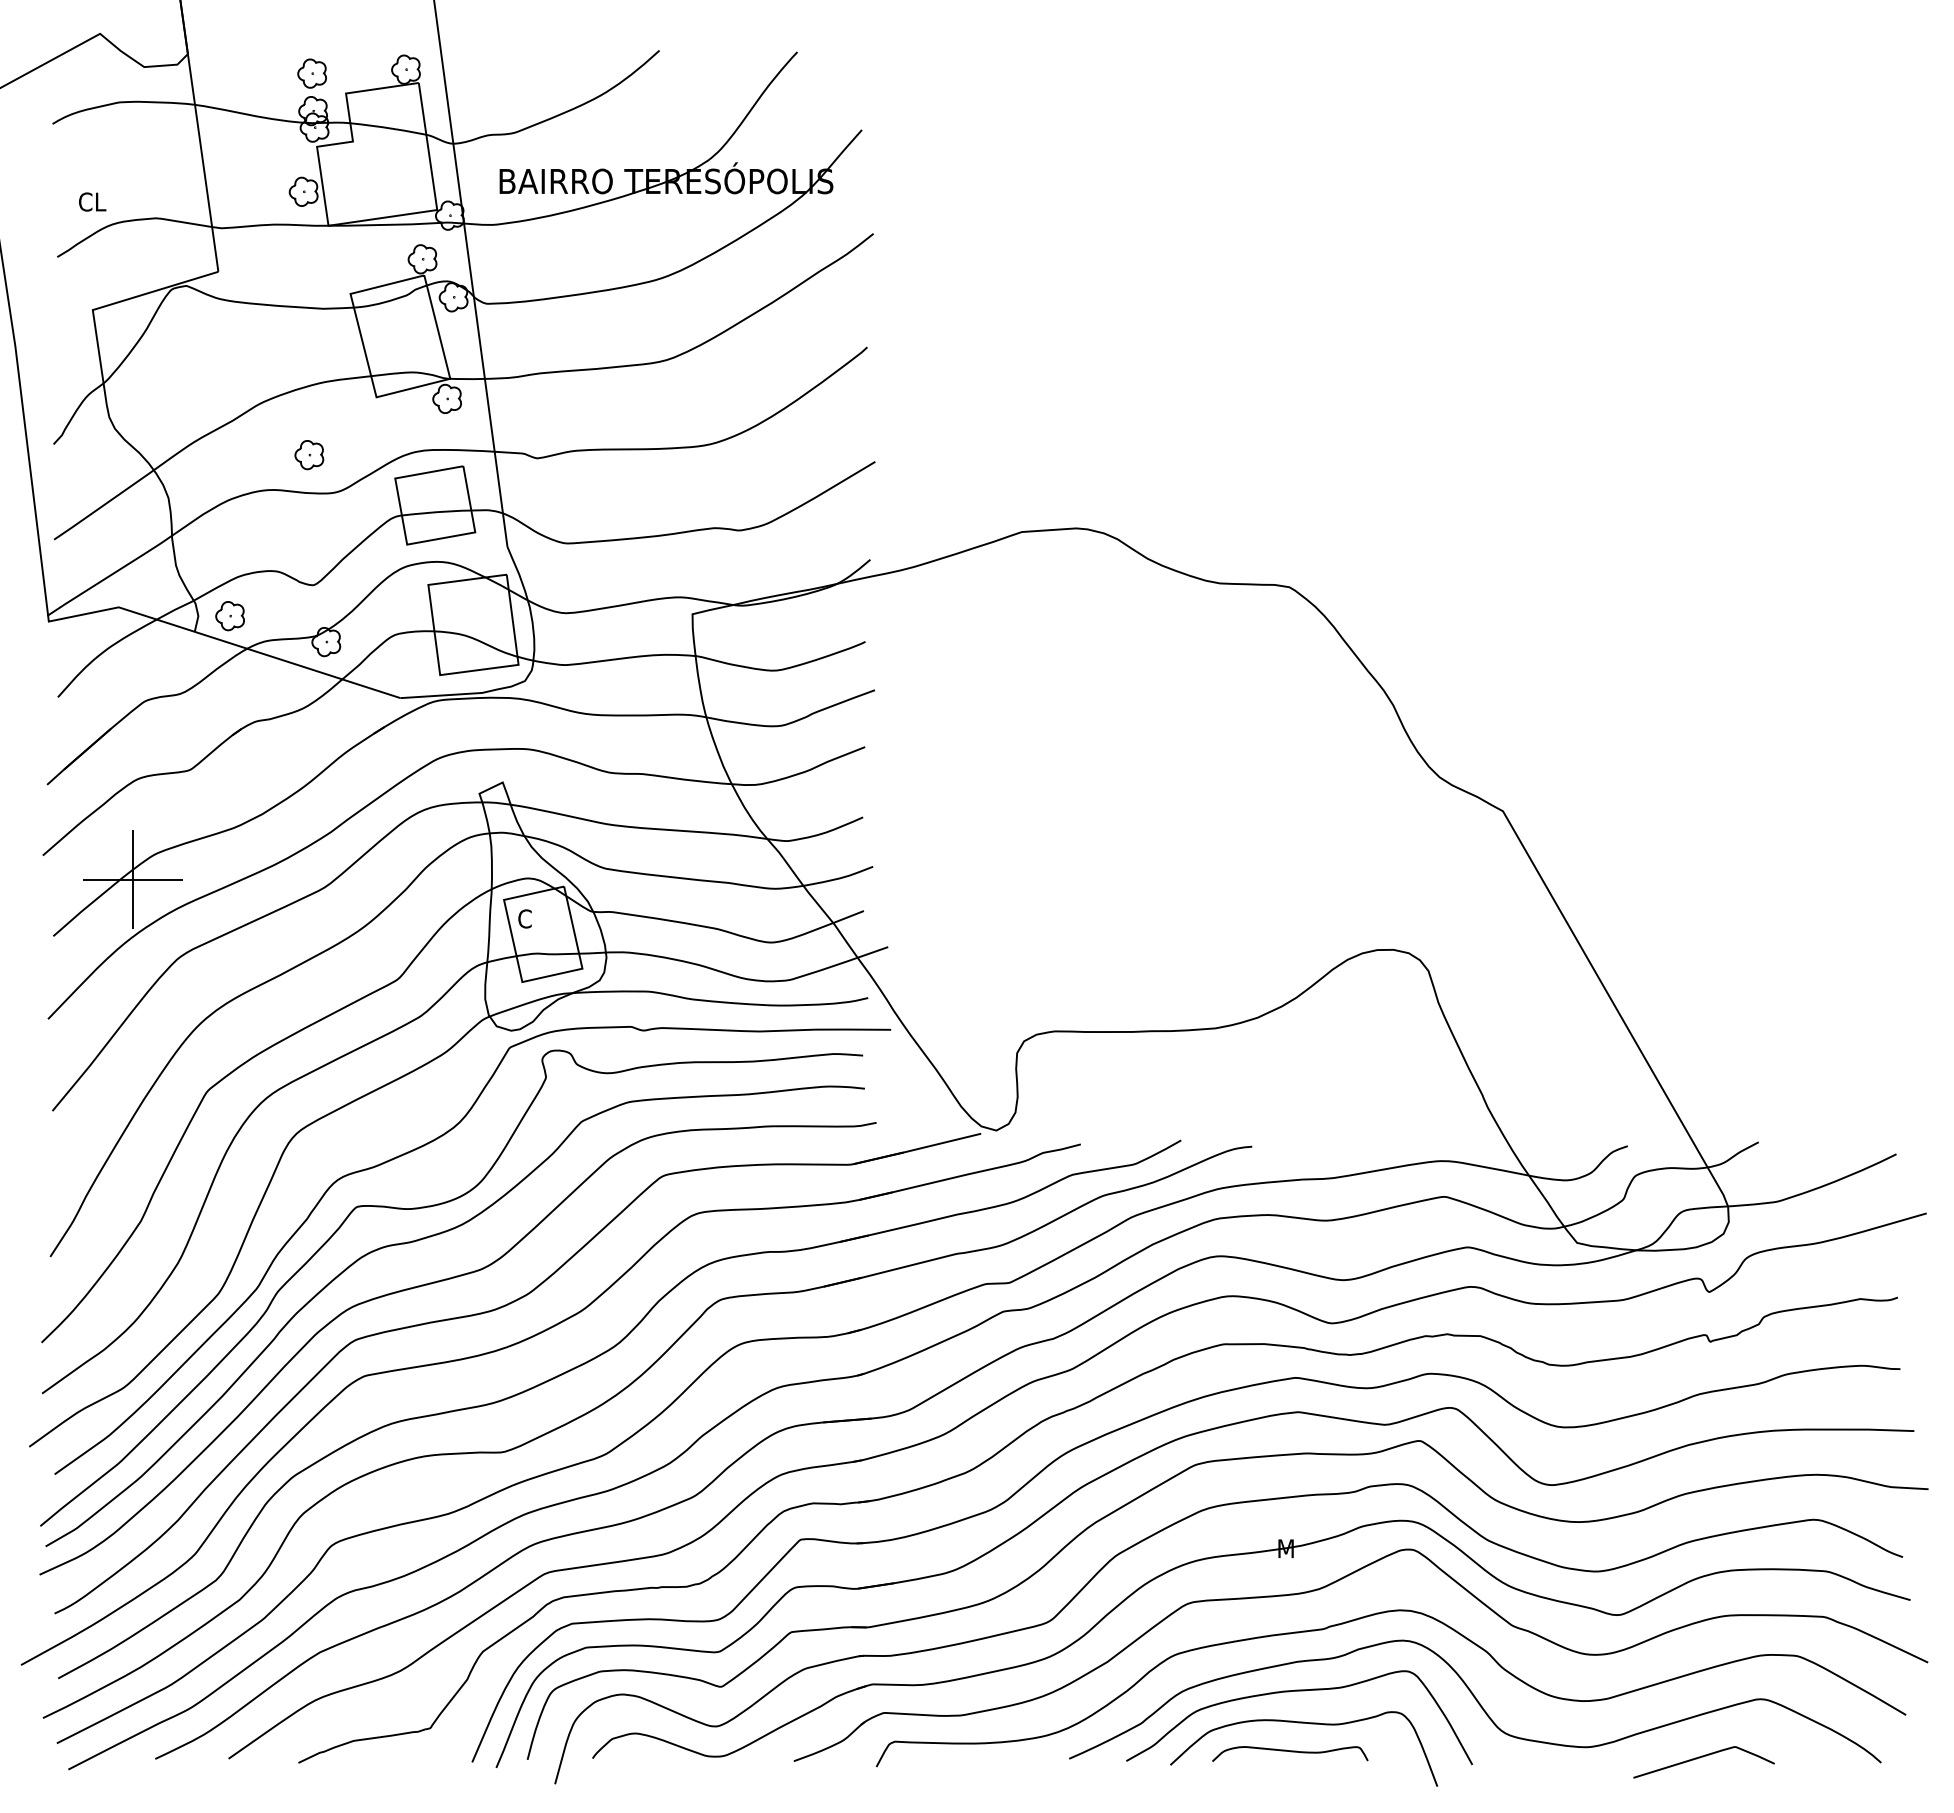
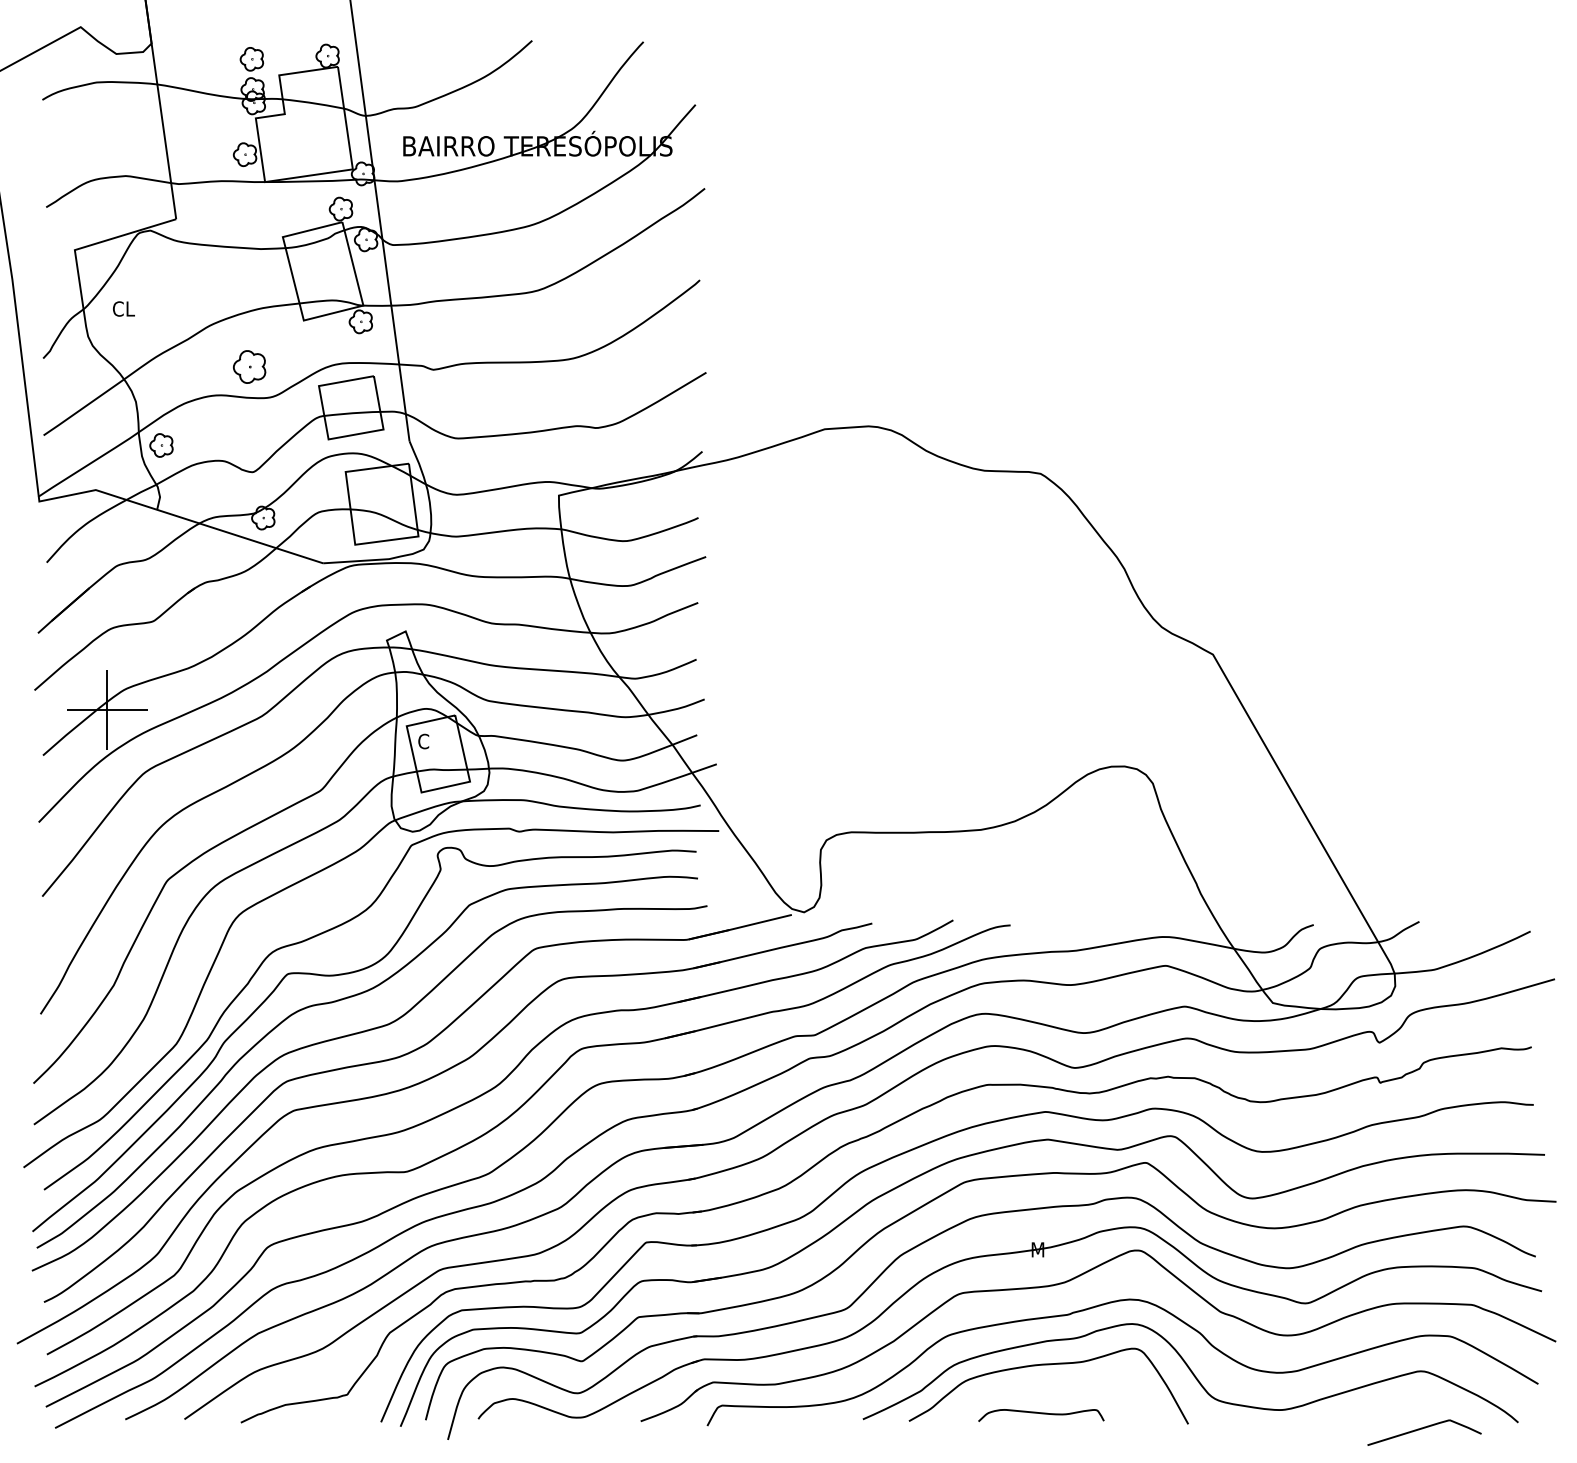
text: (92, 201) -> (123, 308), moved
part: (309, 455) -> (249, 367), size x1.4
part: (229, 616) -> (160, 445), moved
curve: (1310, 1724) -> (1057, 1391), removed
curve: (1703, 1757) -> (1424, 1428), moved

